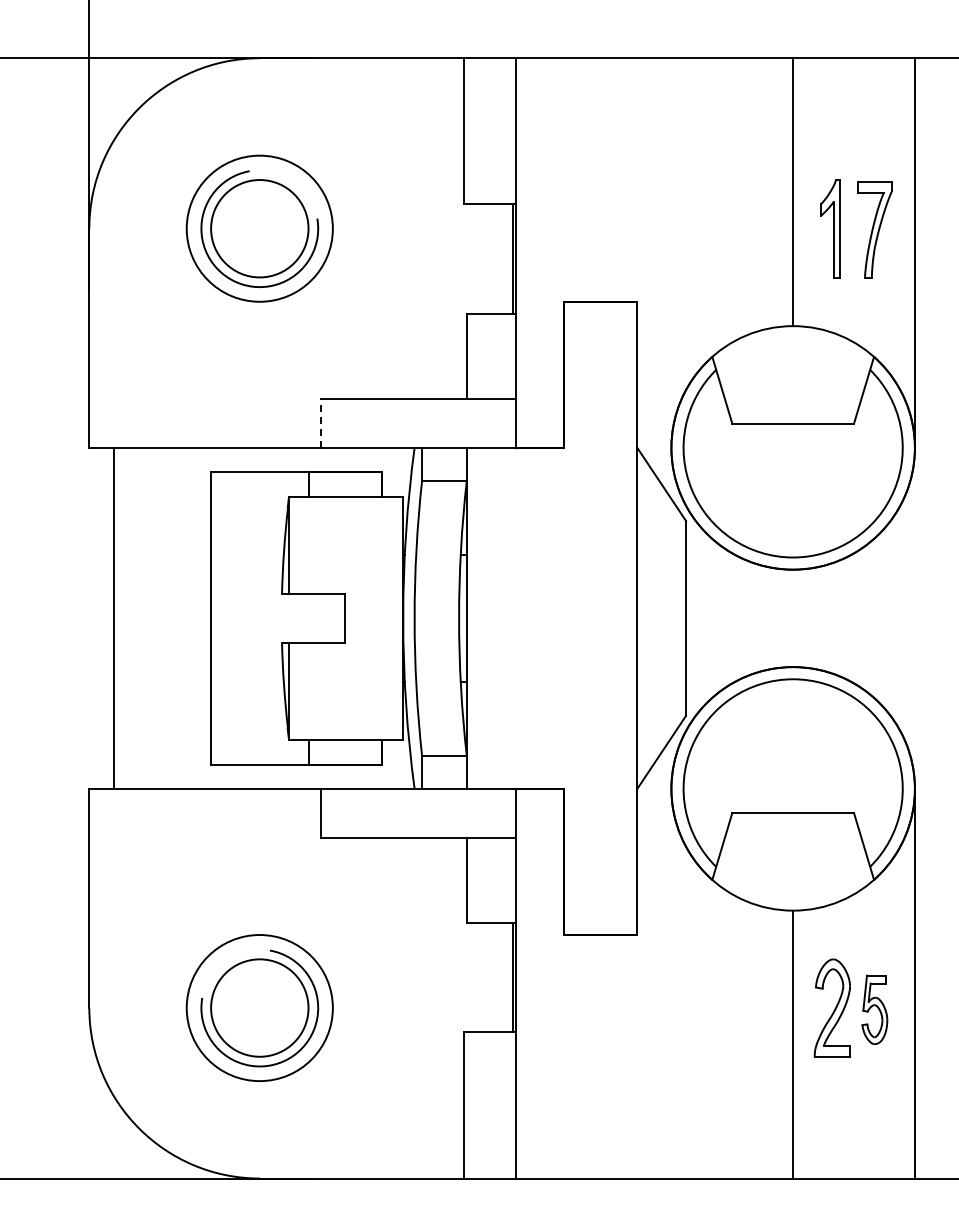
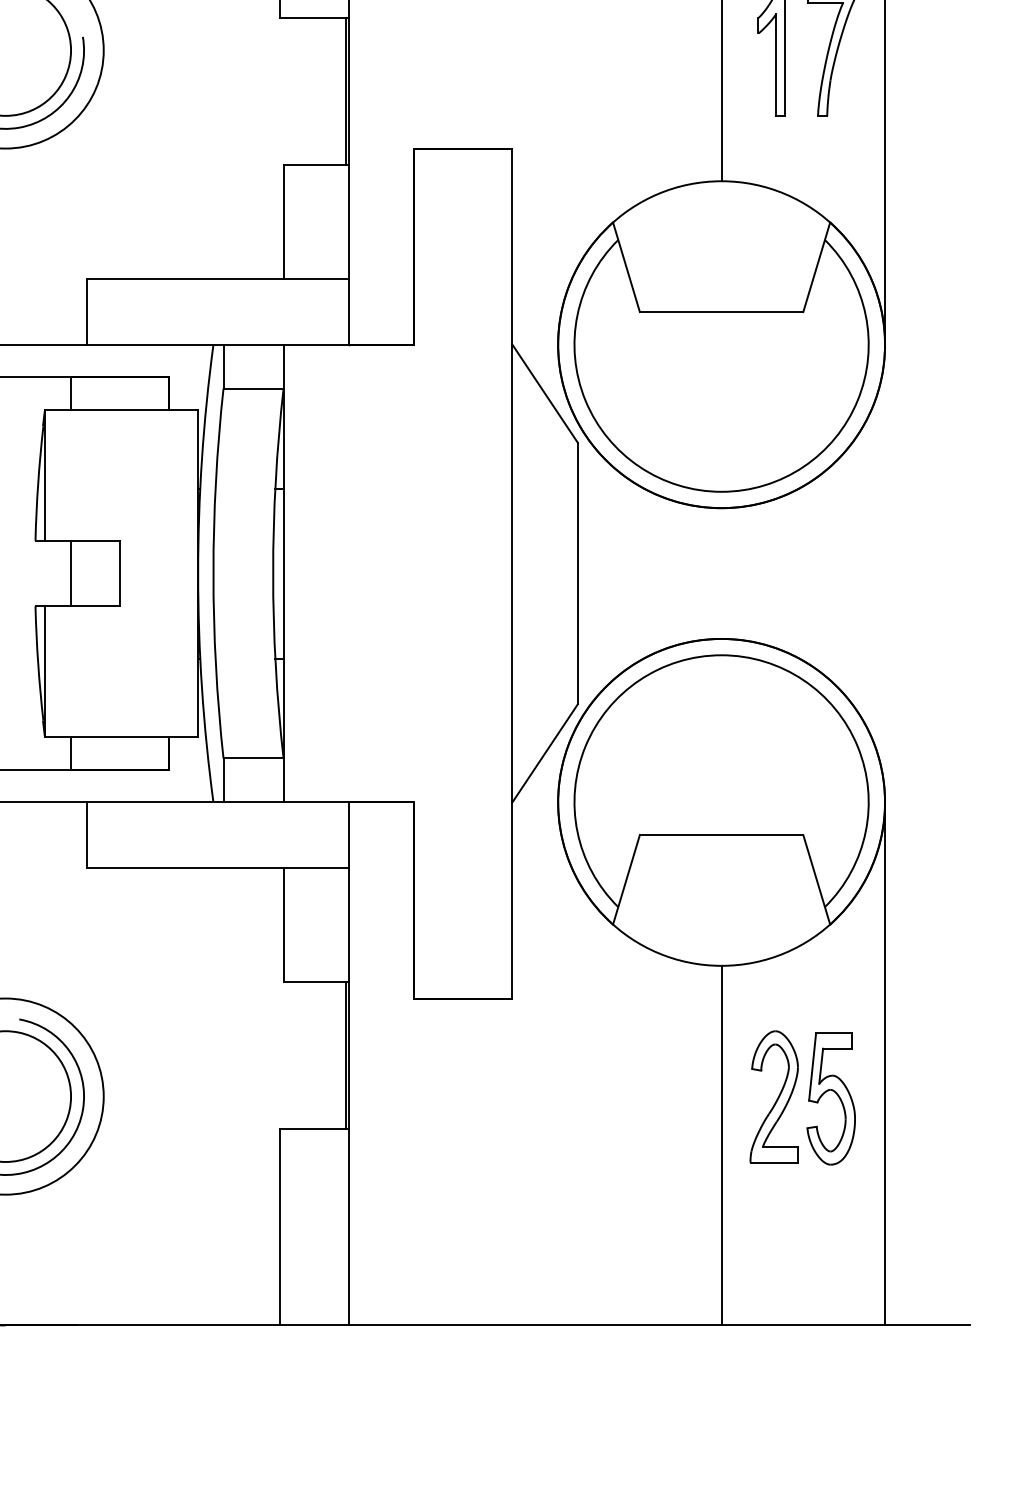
line: (320, 423) -> (87, 311), dashed -> solid
line: (308, 618) -> (71, 573), added
part: (874, 1009) -> (830, 1098), size x1.43

